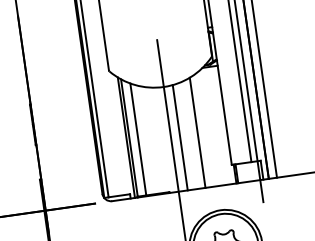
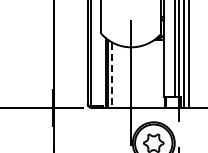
line: (197, 133) -> (146, 76), removed
line: (180, 137) -> (136, 77), removed
line: (138, 139) -> (112, 75), solid -> dashed

